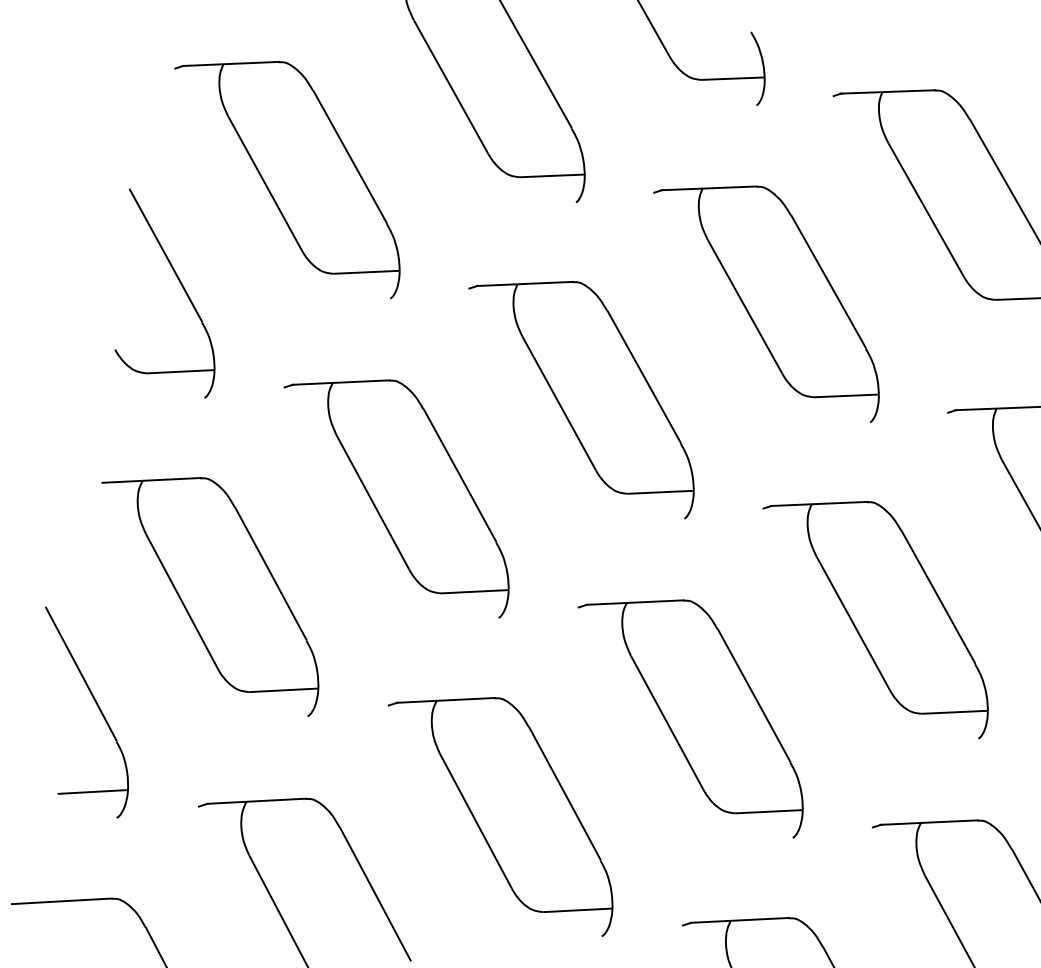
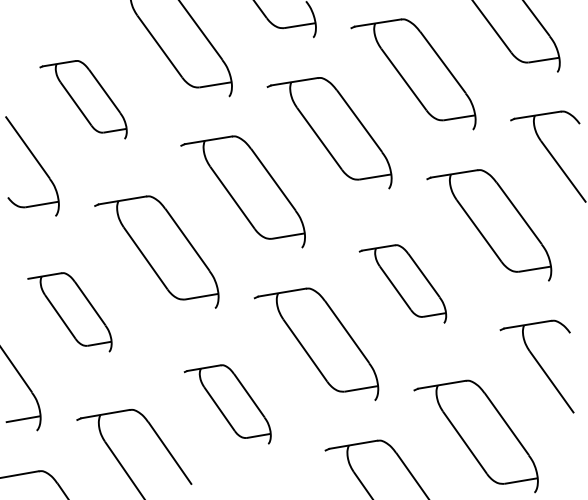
part: (287, 173) -> (83, 99), size x0.7
part: (209, 591) -> (69, 312), size x0.7
part: (875, 612) -> (402, 283), size x0.7
part: (500, 811) -> (227, 404), size x0.7

